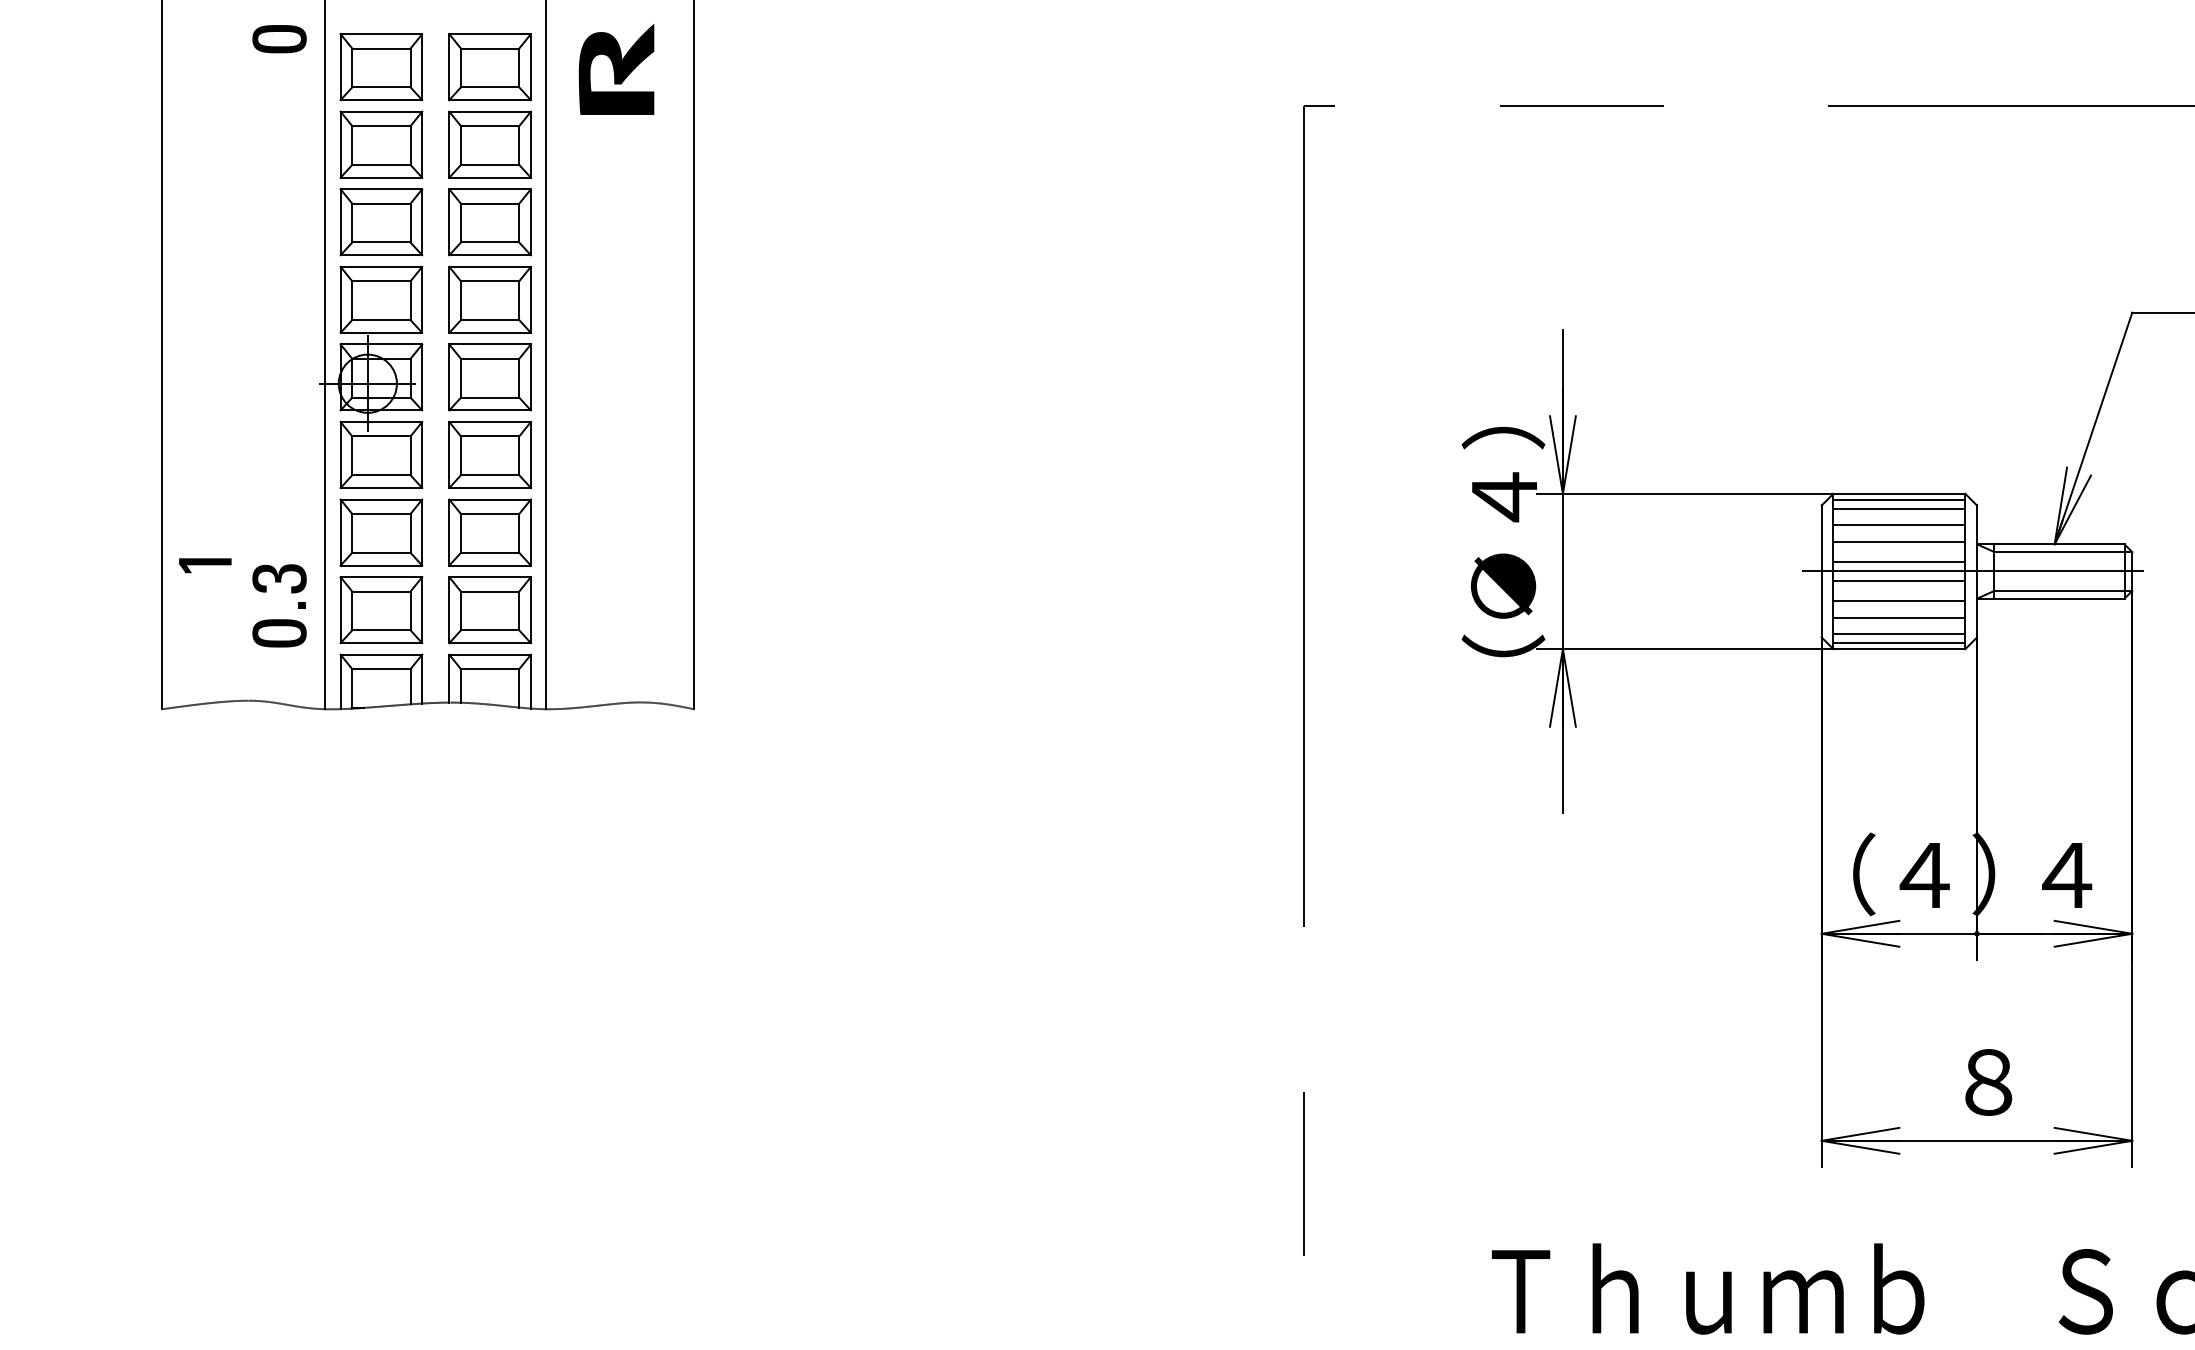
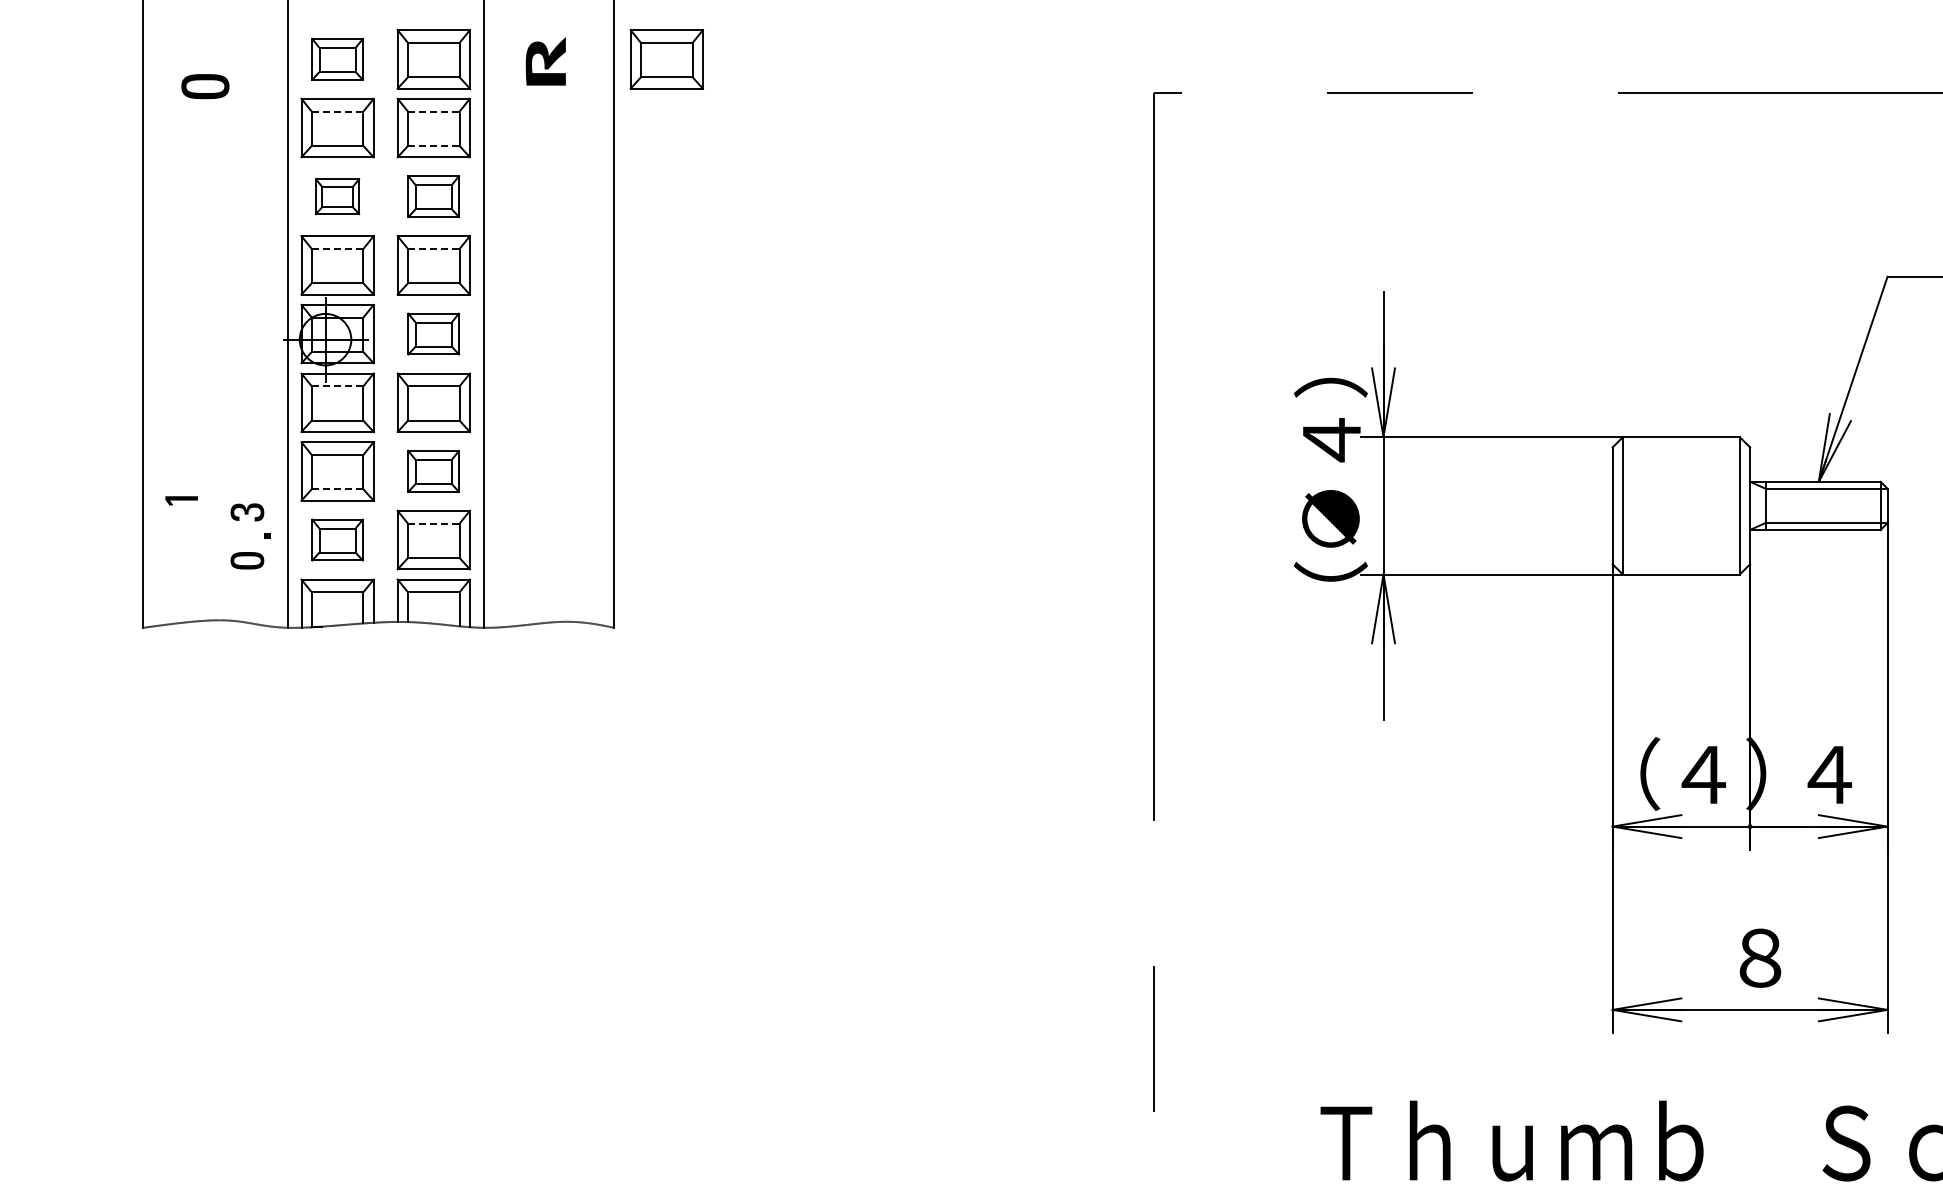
part: (279, 39) -> (205, 86), moved
part: (381, 67) -> (337, 59), size x0.7
part: (752, 67) -> (666, 59), added
part: (616, 69) -> (545, 61), size x0.6
line: (381, 126) -> (337, 111), solid -> dashed
line: (489, 126) -> (433, 111), solid -> dashed
line: (489, 164) -> (433, 145), solid -> dashed
part: (381, 222) -> (337, 196), size x0.6
part: (489, 222) -> (433, 196), size x0.7
line: (381, 281) -> (337, 249), solid -> dashed
line: (489, 281) -> (433, 249), solid -> dashed
part: (489, 376) -> (433, 333), size x0.7
line: (381, 436) -> (337, 386), solid -> dashed
line: (1898, 499) -> (1680, 442), removed
line: (1898, 508) -> (1680, 450), removed
line: (1898, 524) -> (1680, 464), removed
part: (489, 532) -> (433, 471), size x0.7
line: (1898, 542) -> (1680, 480), removed
line: (381, 553) -> (337, 489), solid -> dashed
line: (1898, 562) -> (1680, 497), removed
part: (205, 565) -> (181, 500), size x0.7
line: (1972, 571) -> (1746, 505), removed
part: (279, 578) -> (247, 512), size x0.7
line: (1898, 581) -> (1680, 514), removed
line: (489, 591) -> (433, 523), solid -> dashed
line: (1898, 600) -> (1680, 531), removed
part: (381, 609) -> (337, 539), size x0.7
line: (1898, 618) -> (1680, 547), removed
part: (279, 633) -> (247, 560), size x0.7
line: (1898, 633) -> (1680, 560), removed
line: (1898, 643) -> (1680, 569), removed

